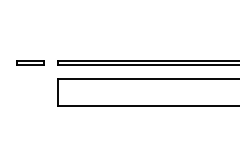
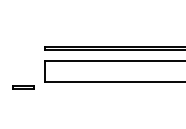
line: (30, 61) -> (23, 86), moved

